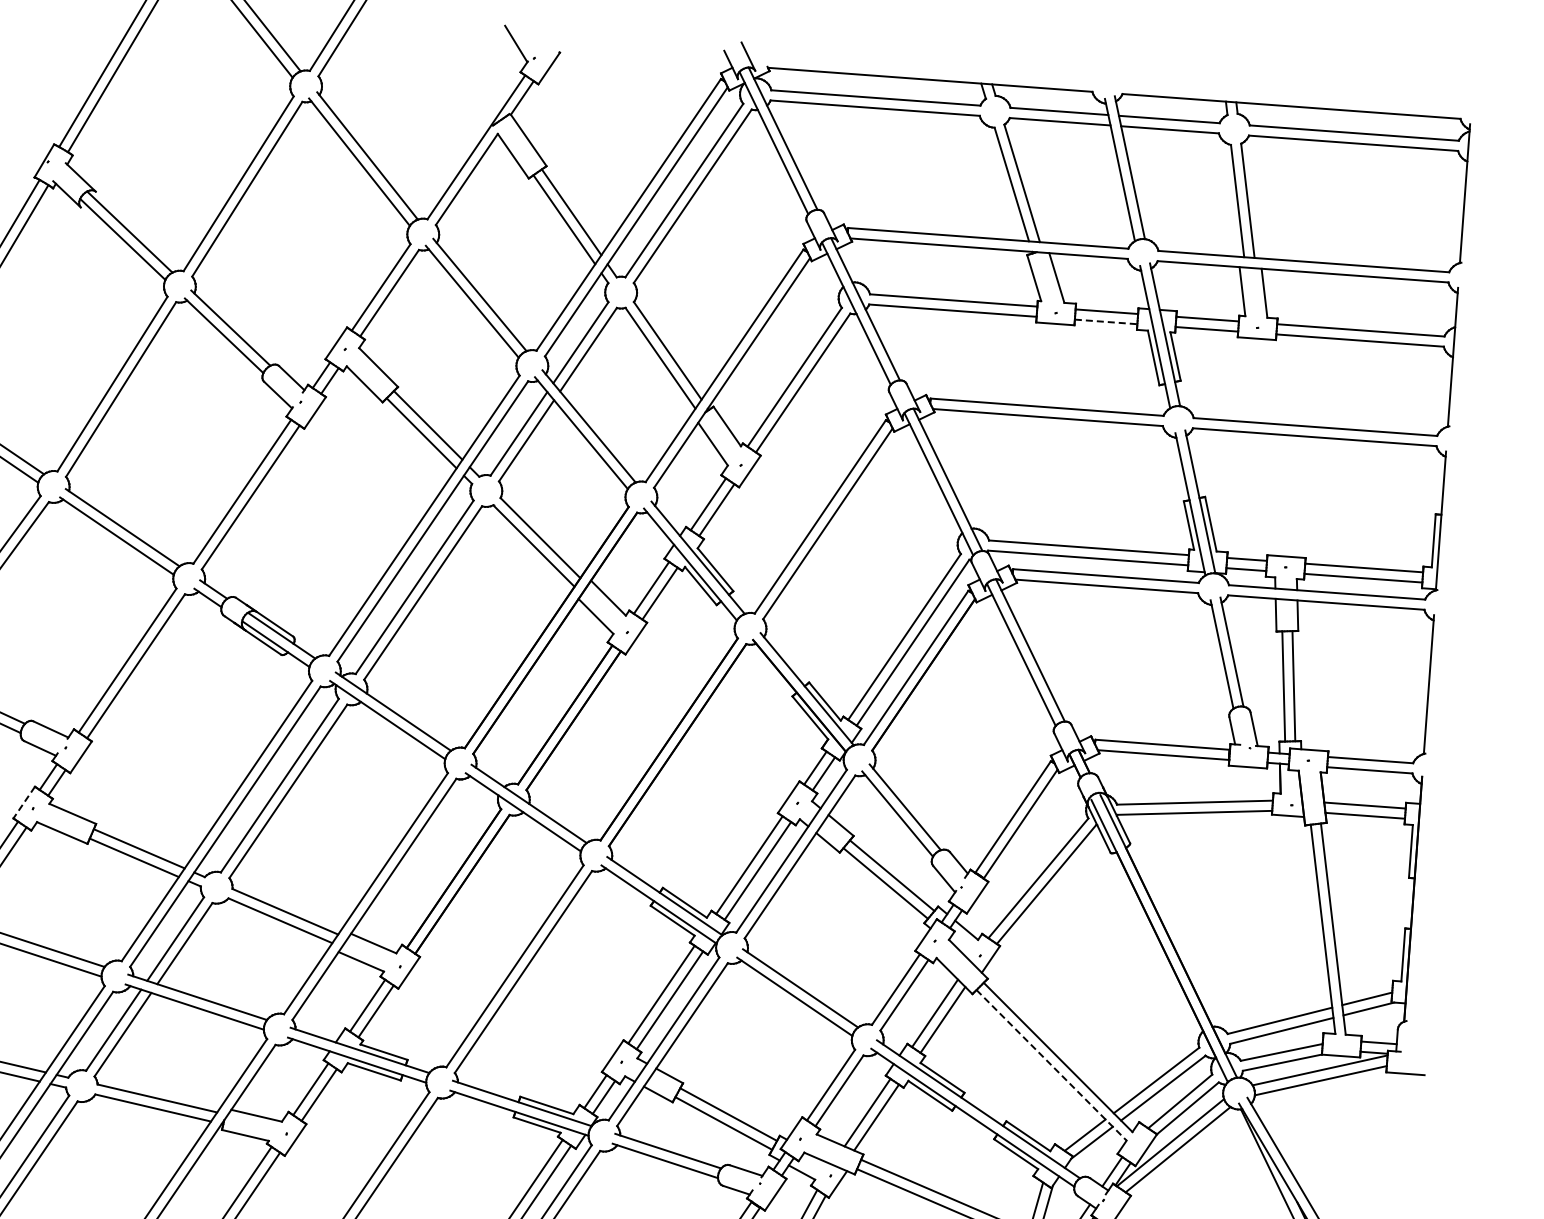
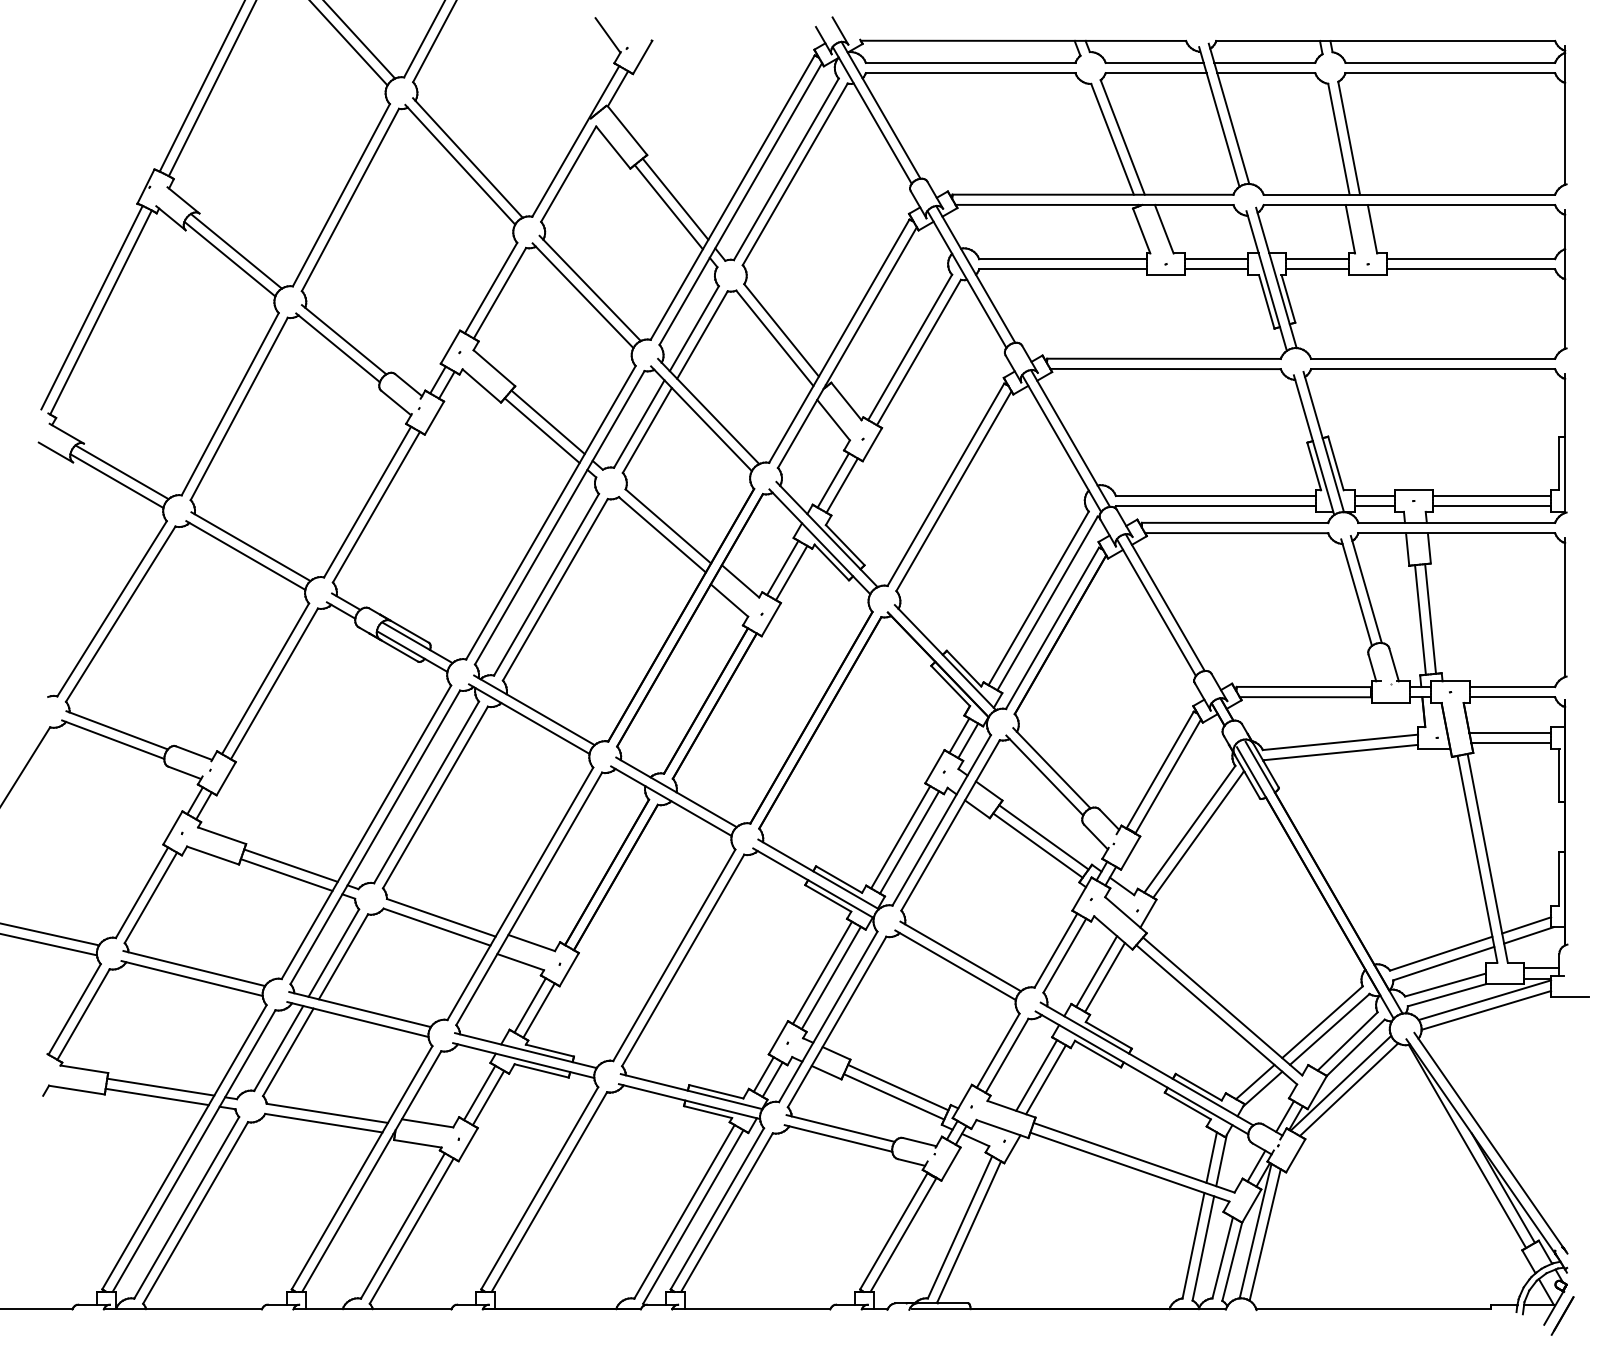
line: (1106, 322) -> (1217, 269), dashed -> solid
line: (23, 803) -> (172, 828), dashed -> solid
line: (1052, 1066) -> (1217, 1015), dashed -> solid

